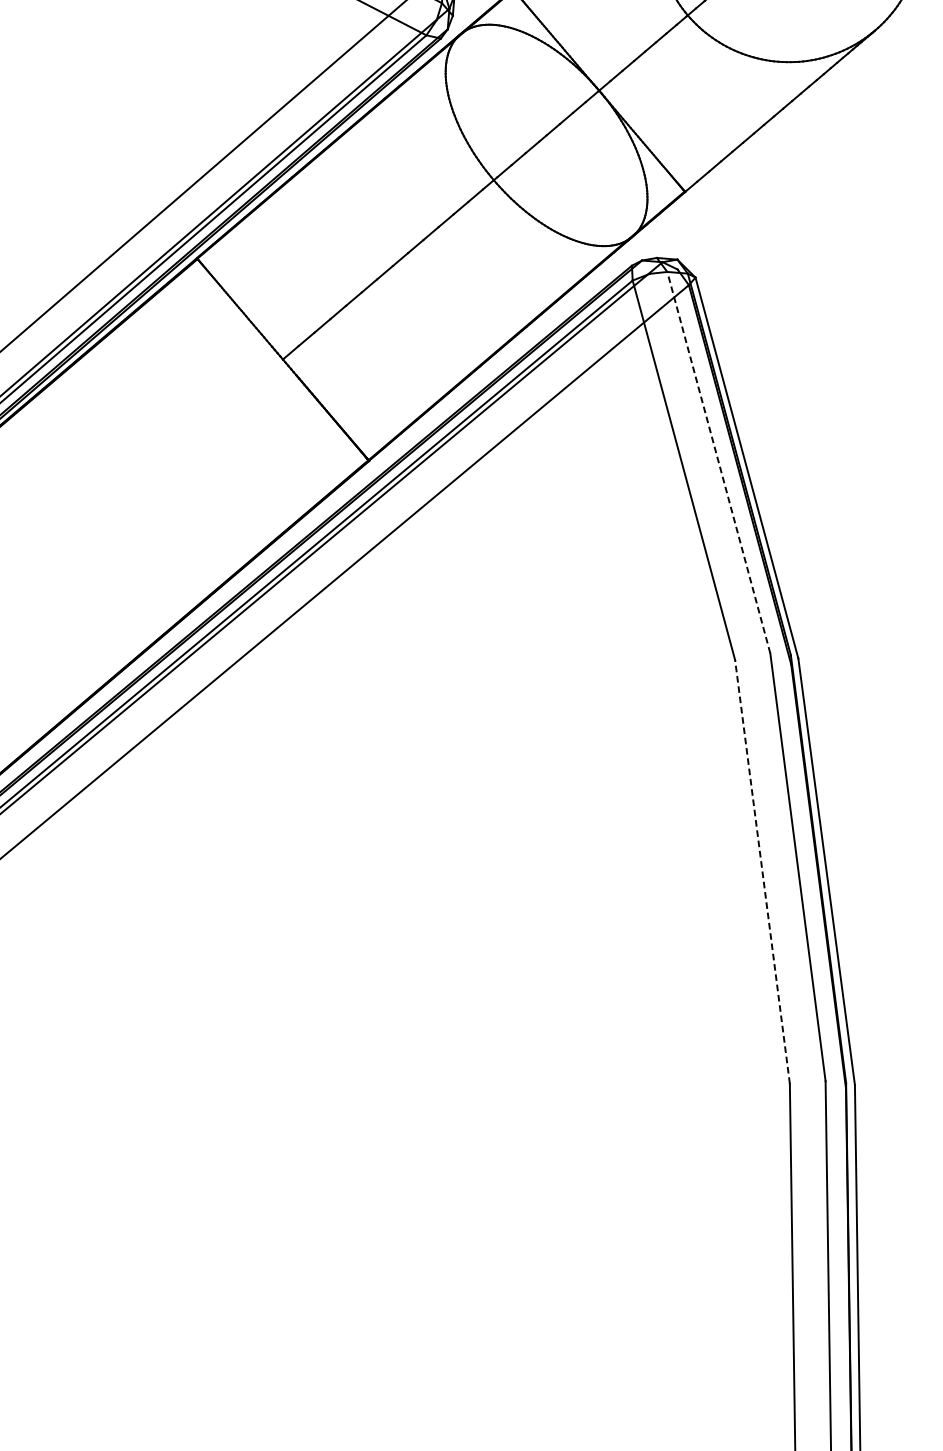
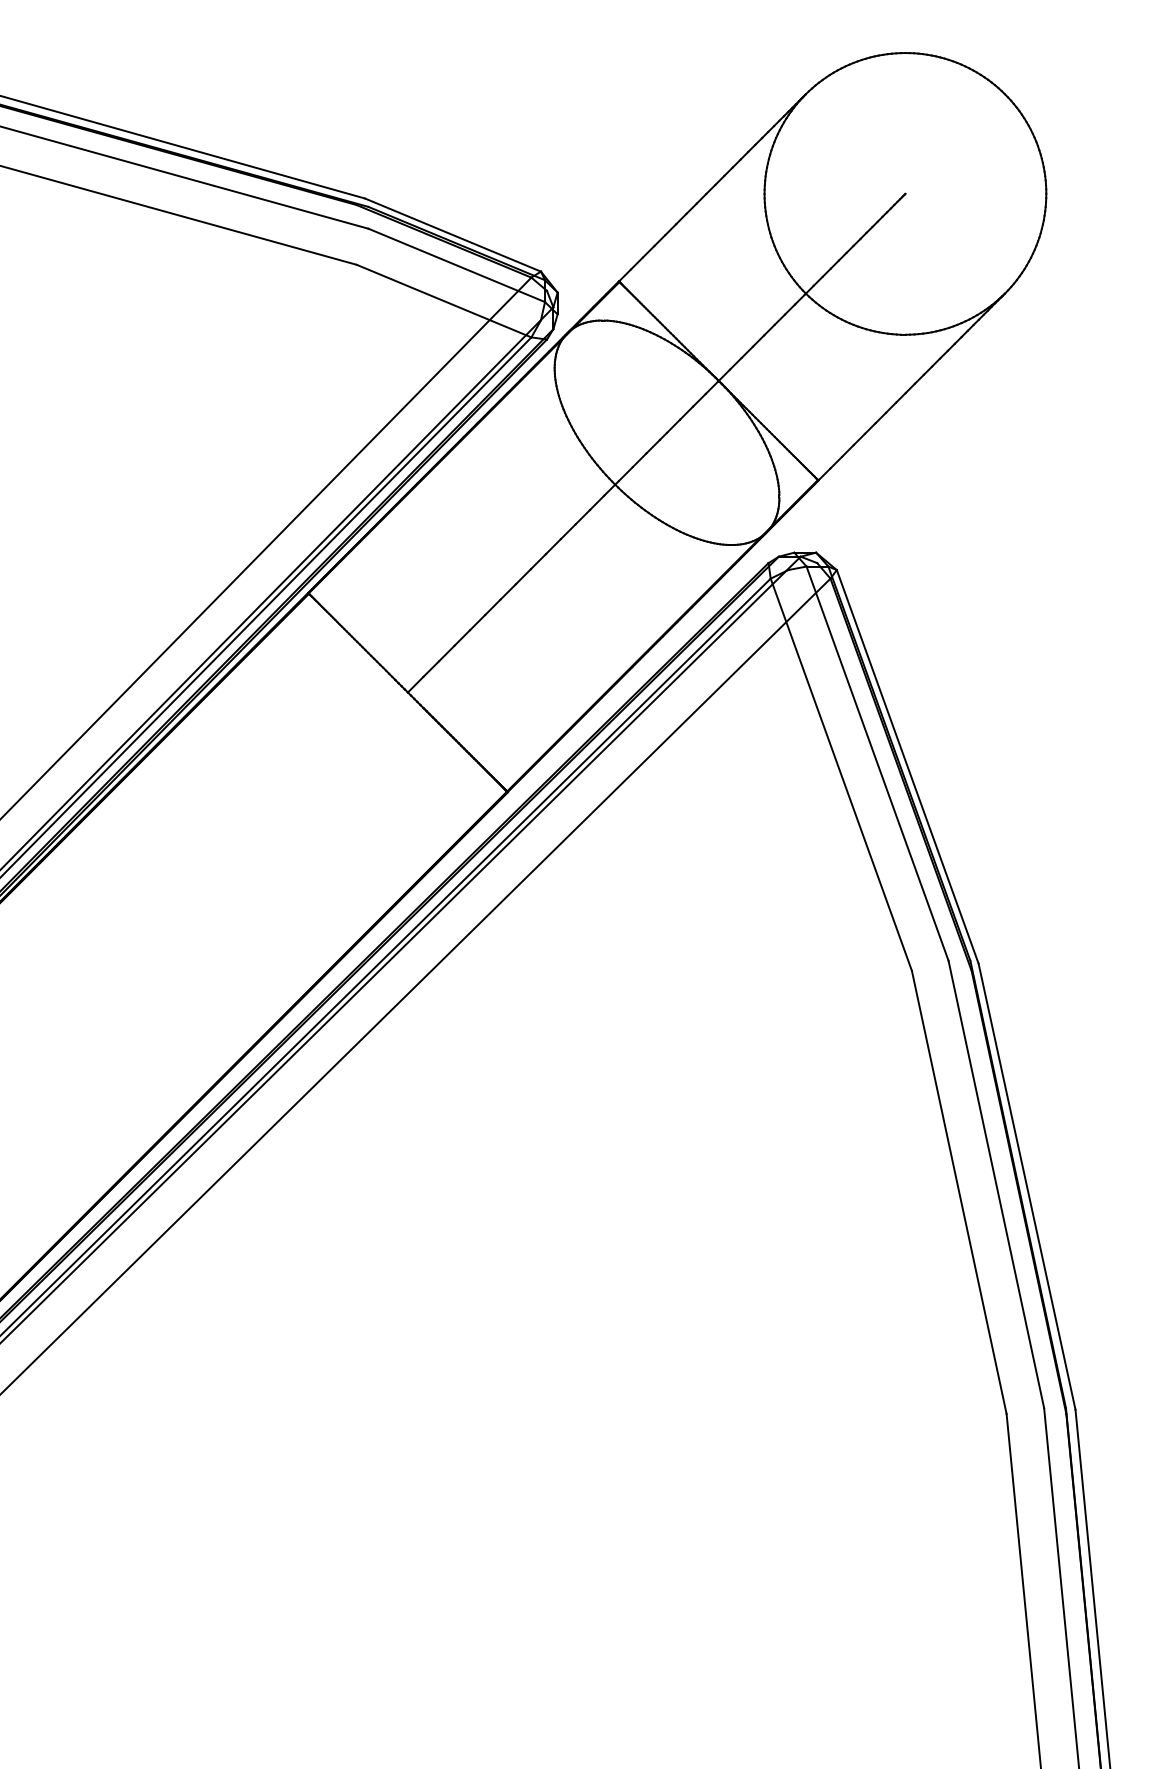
line: (718, 462) -> (877, 763), dashed -> solid
line: (762, 872) -> (959, 1192), dashed -> solid

